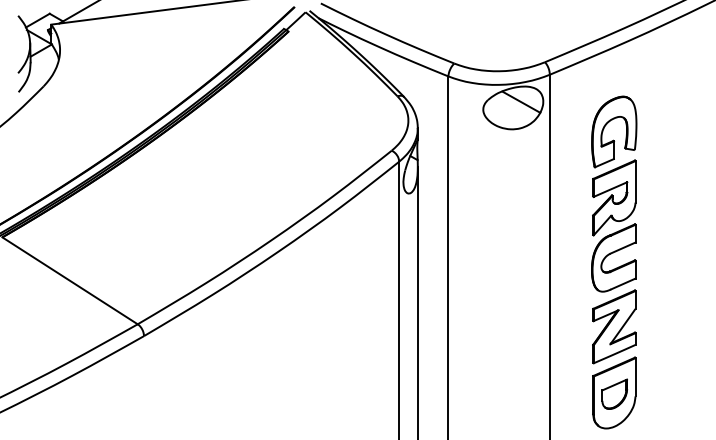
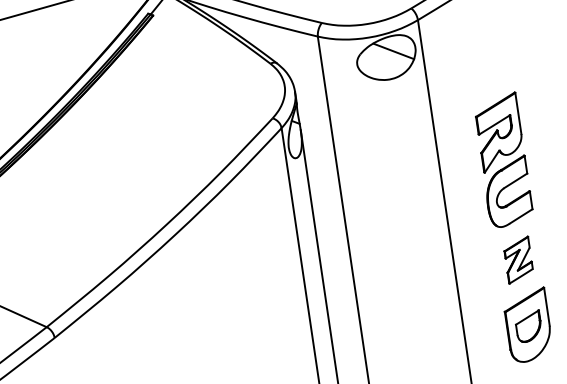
part: (613, 139) -> (490, 74), removed
part: (614, 326) -> (518, 259), size x0.6

